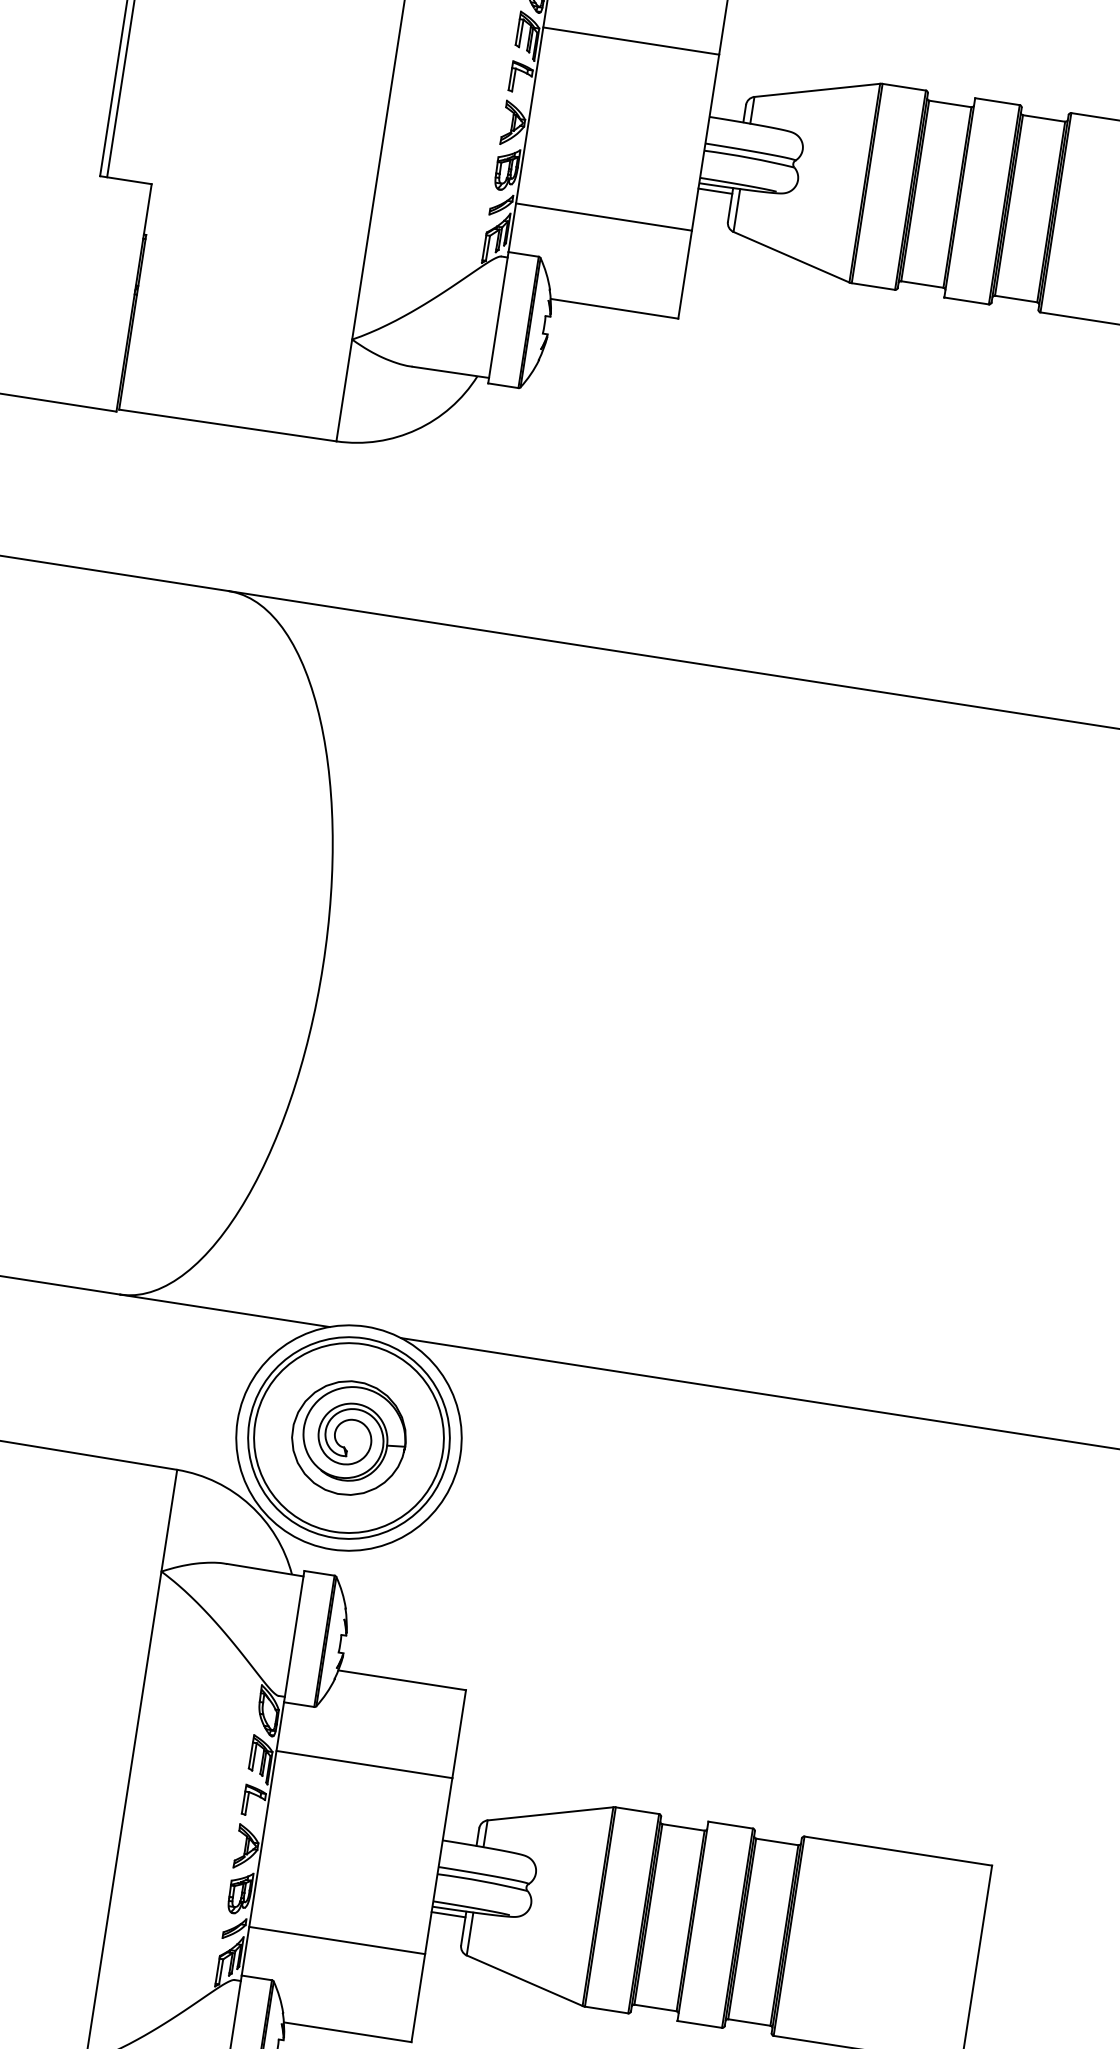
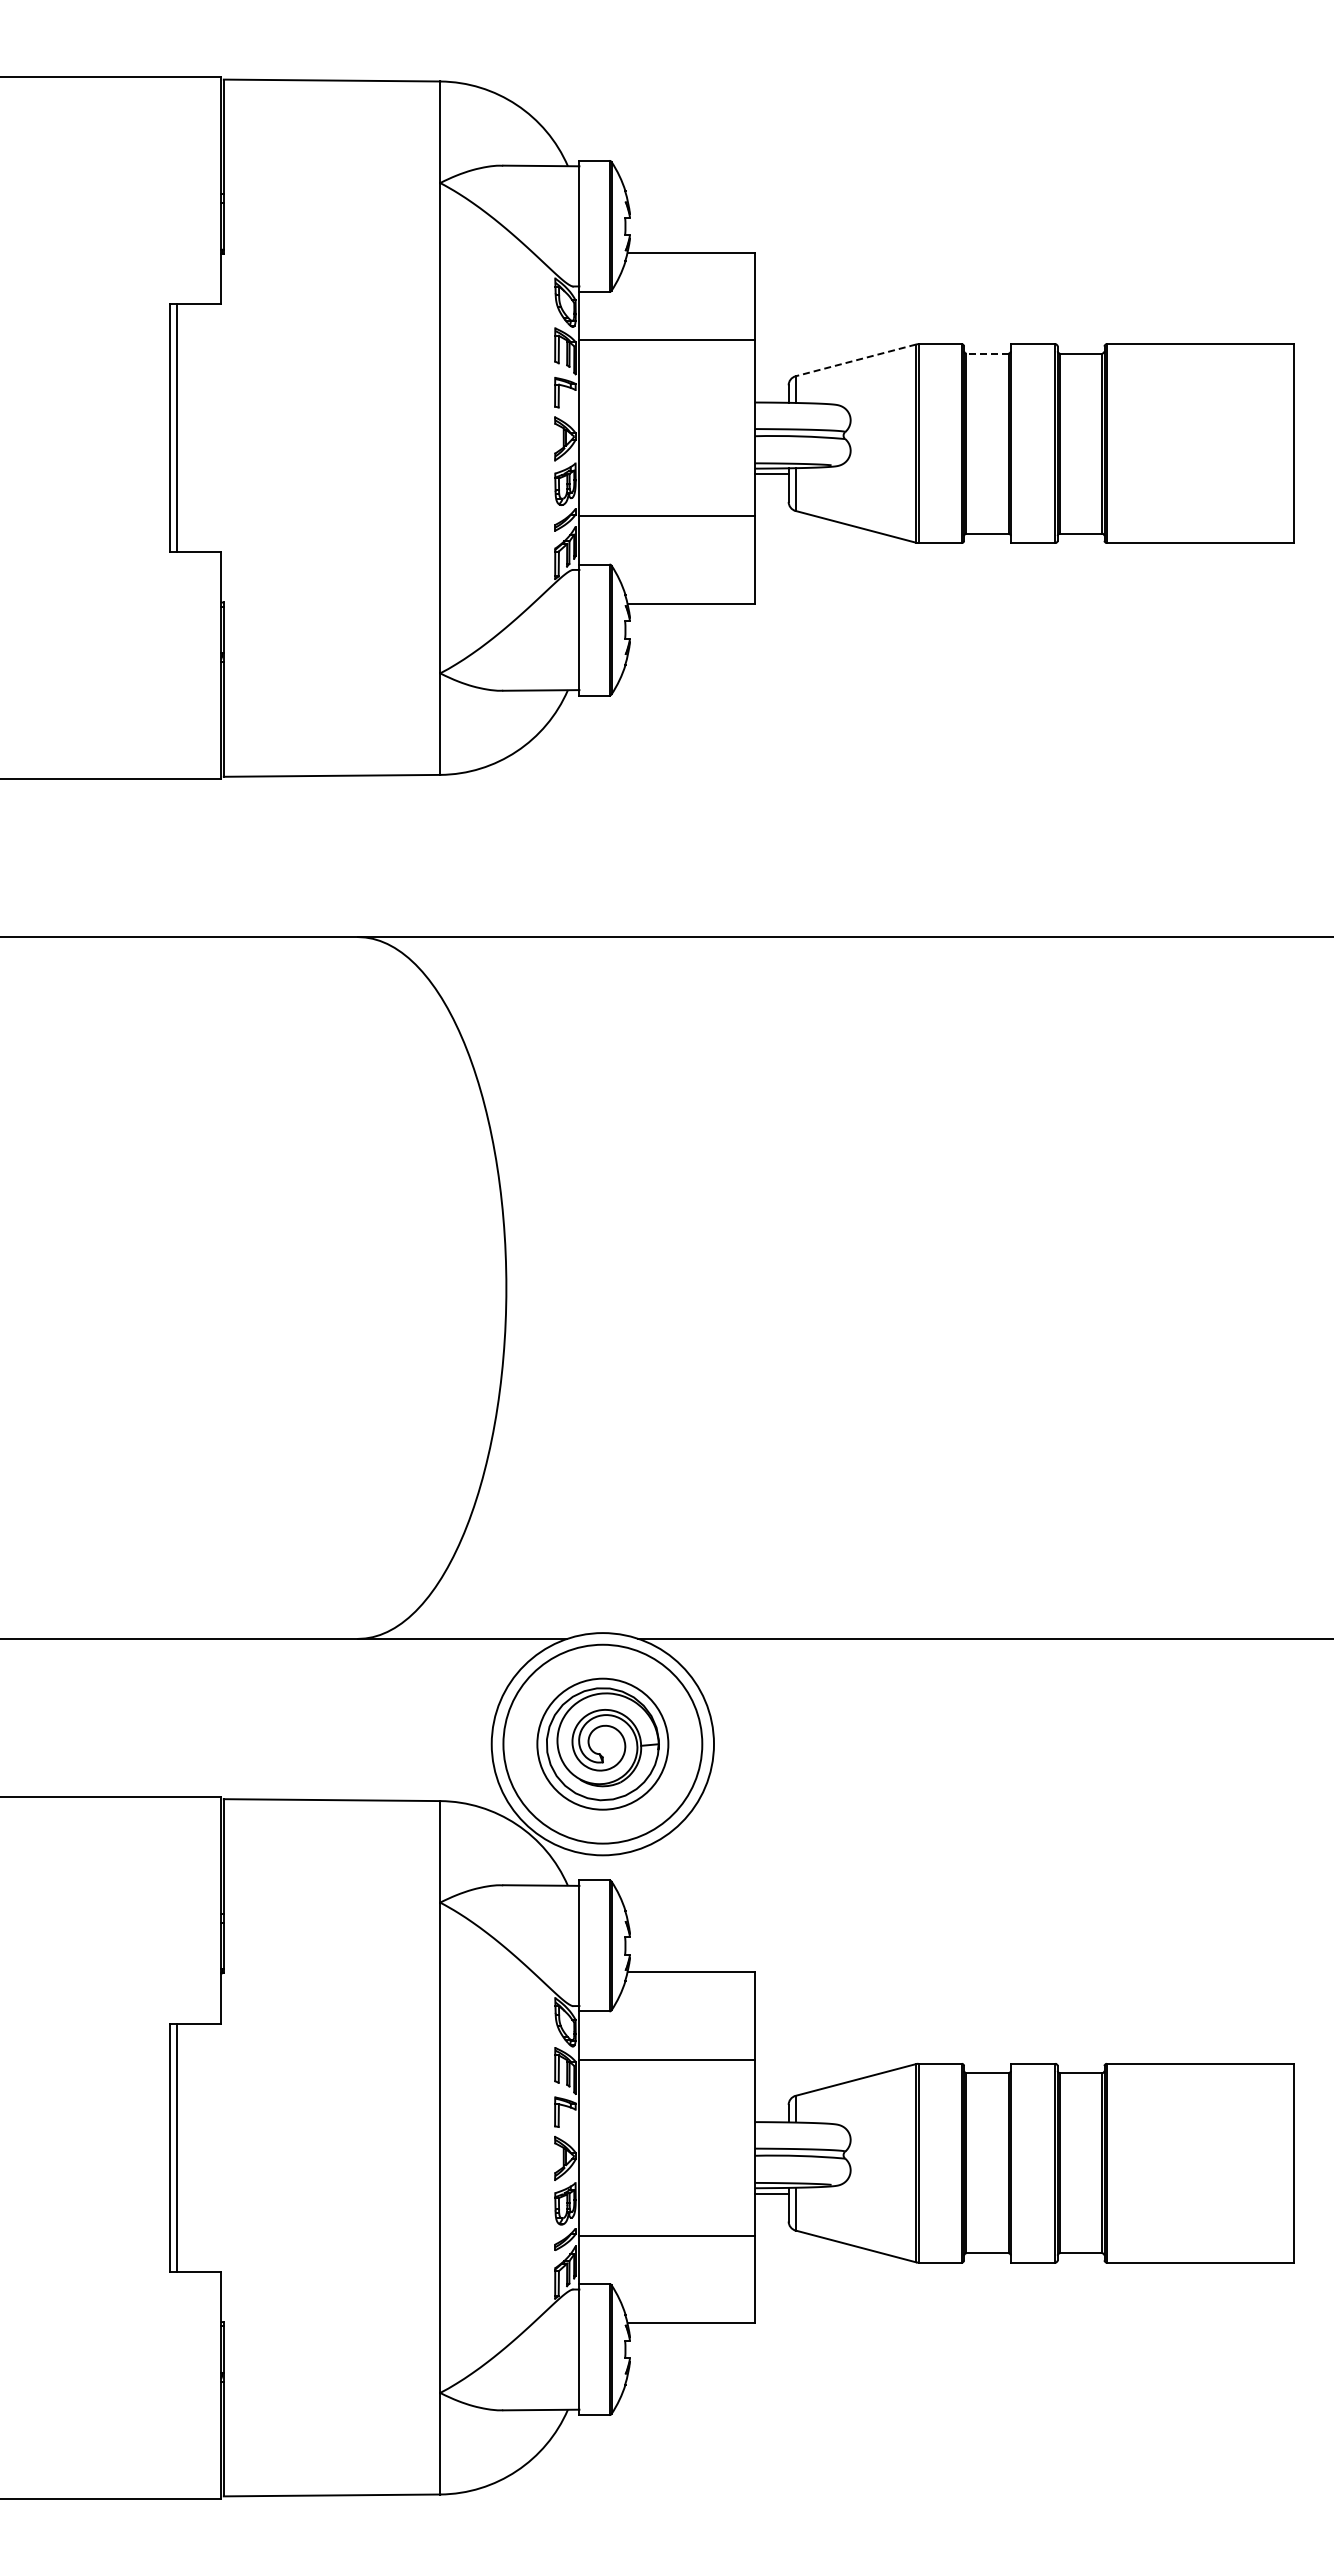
line: (816, 90) -> (855, 360), solid -> dashed
line: (950, 103) -> (987, 353), solid -> dashed
circle: (348, 1437) -> (602, 1743), size x0.7

